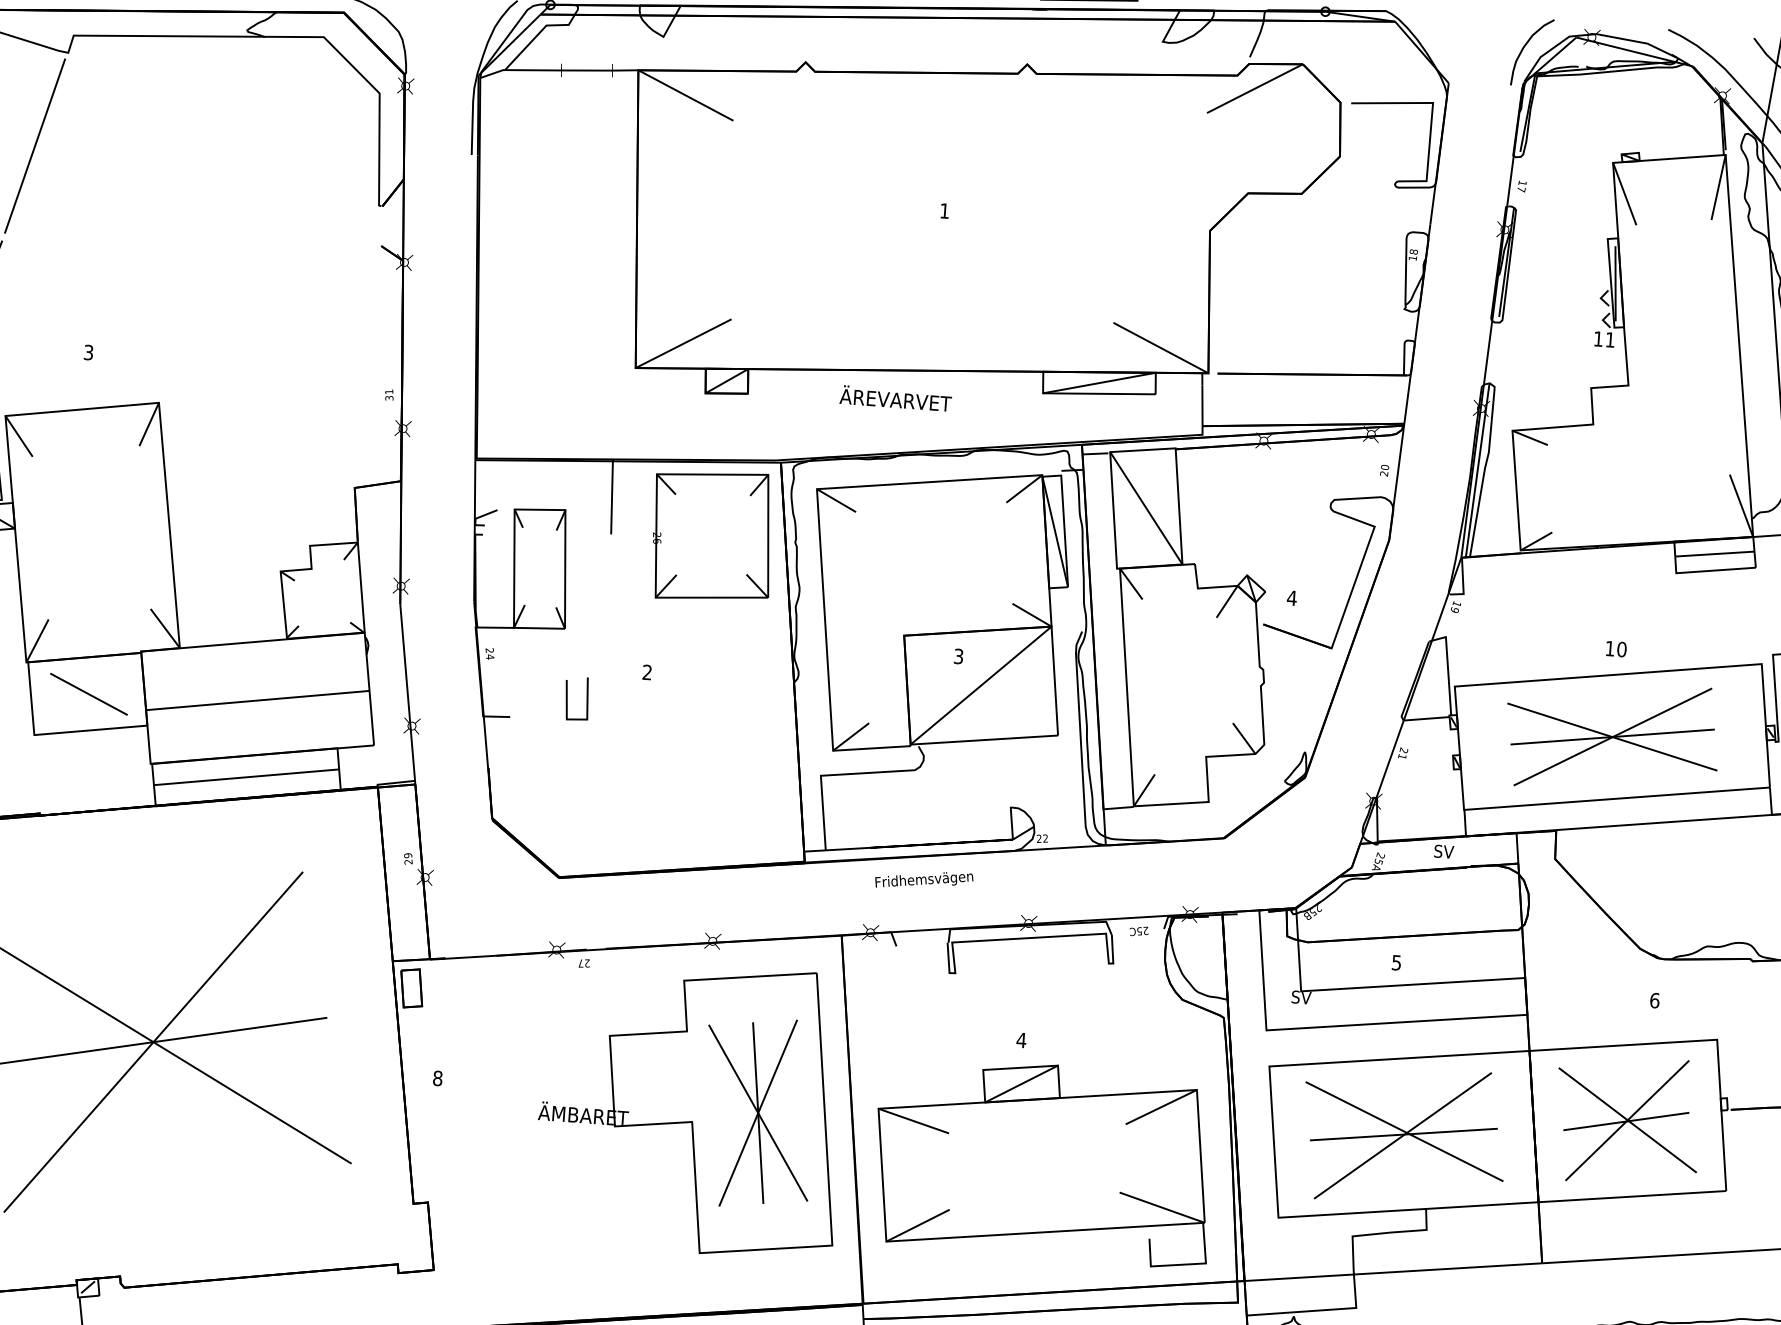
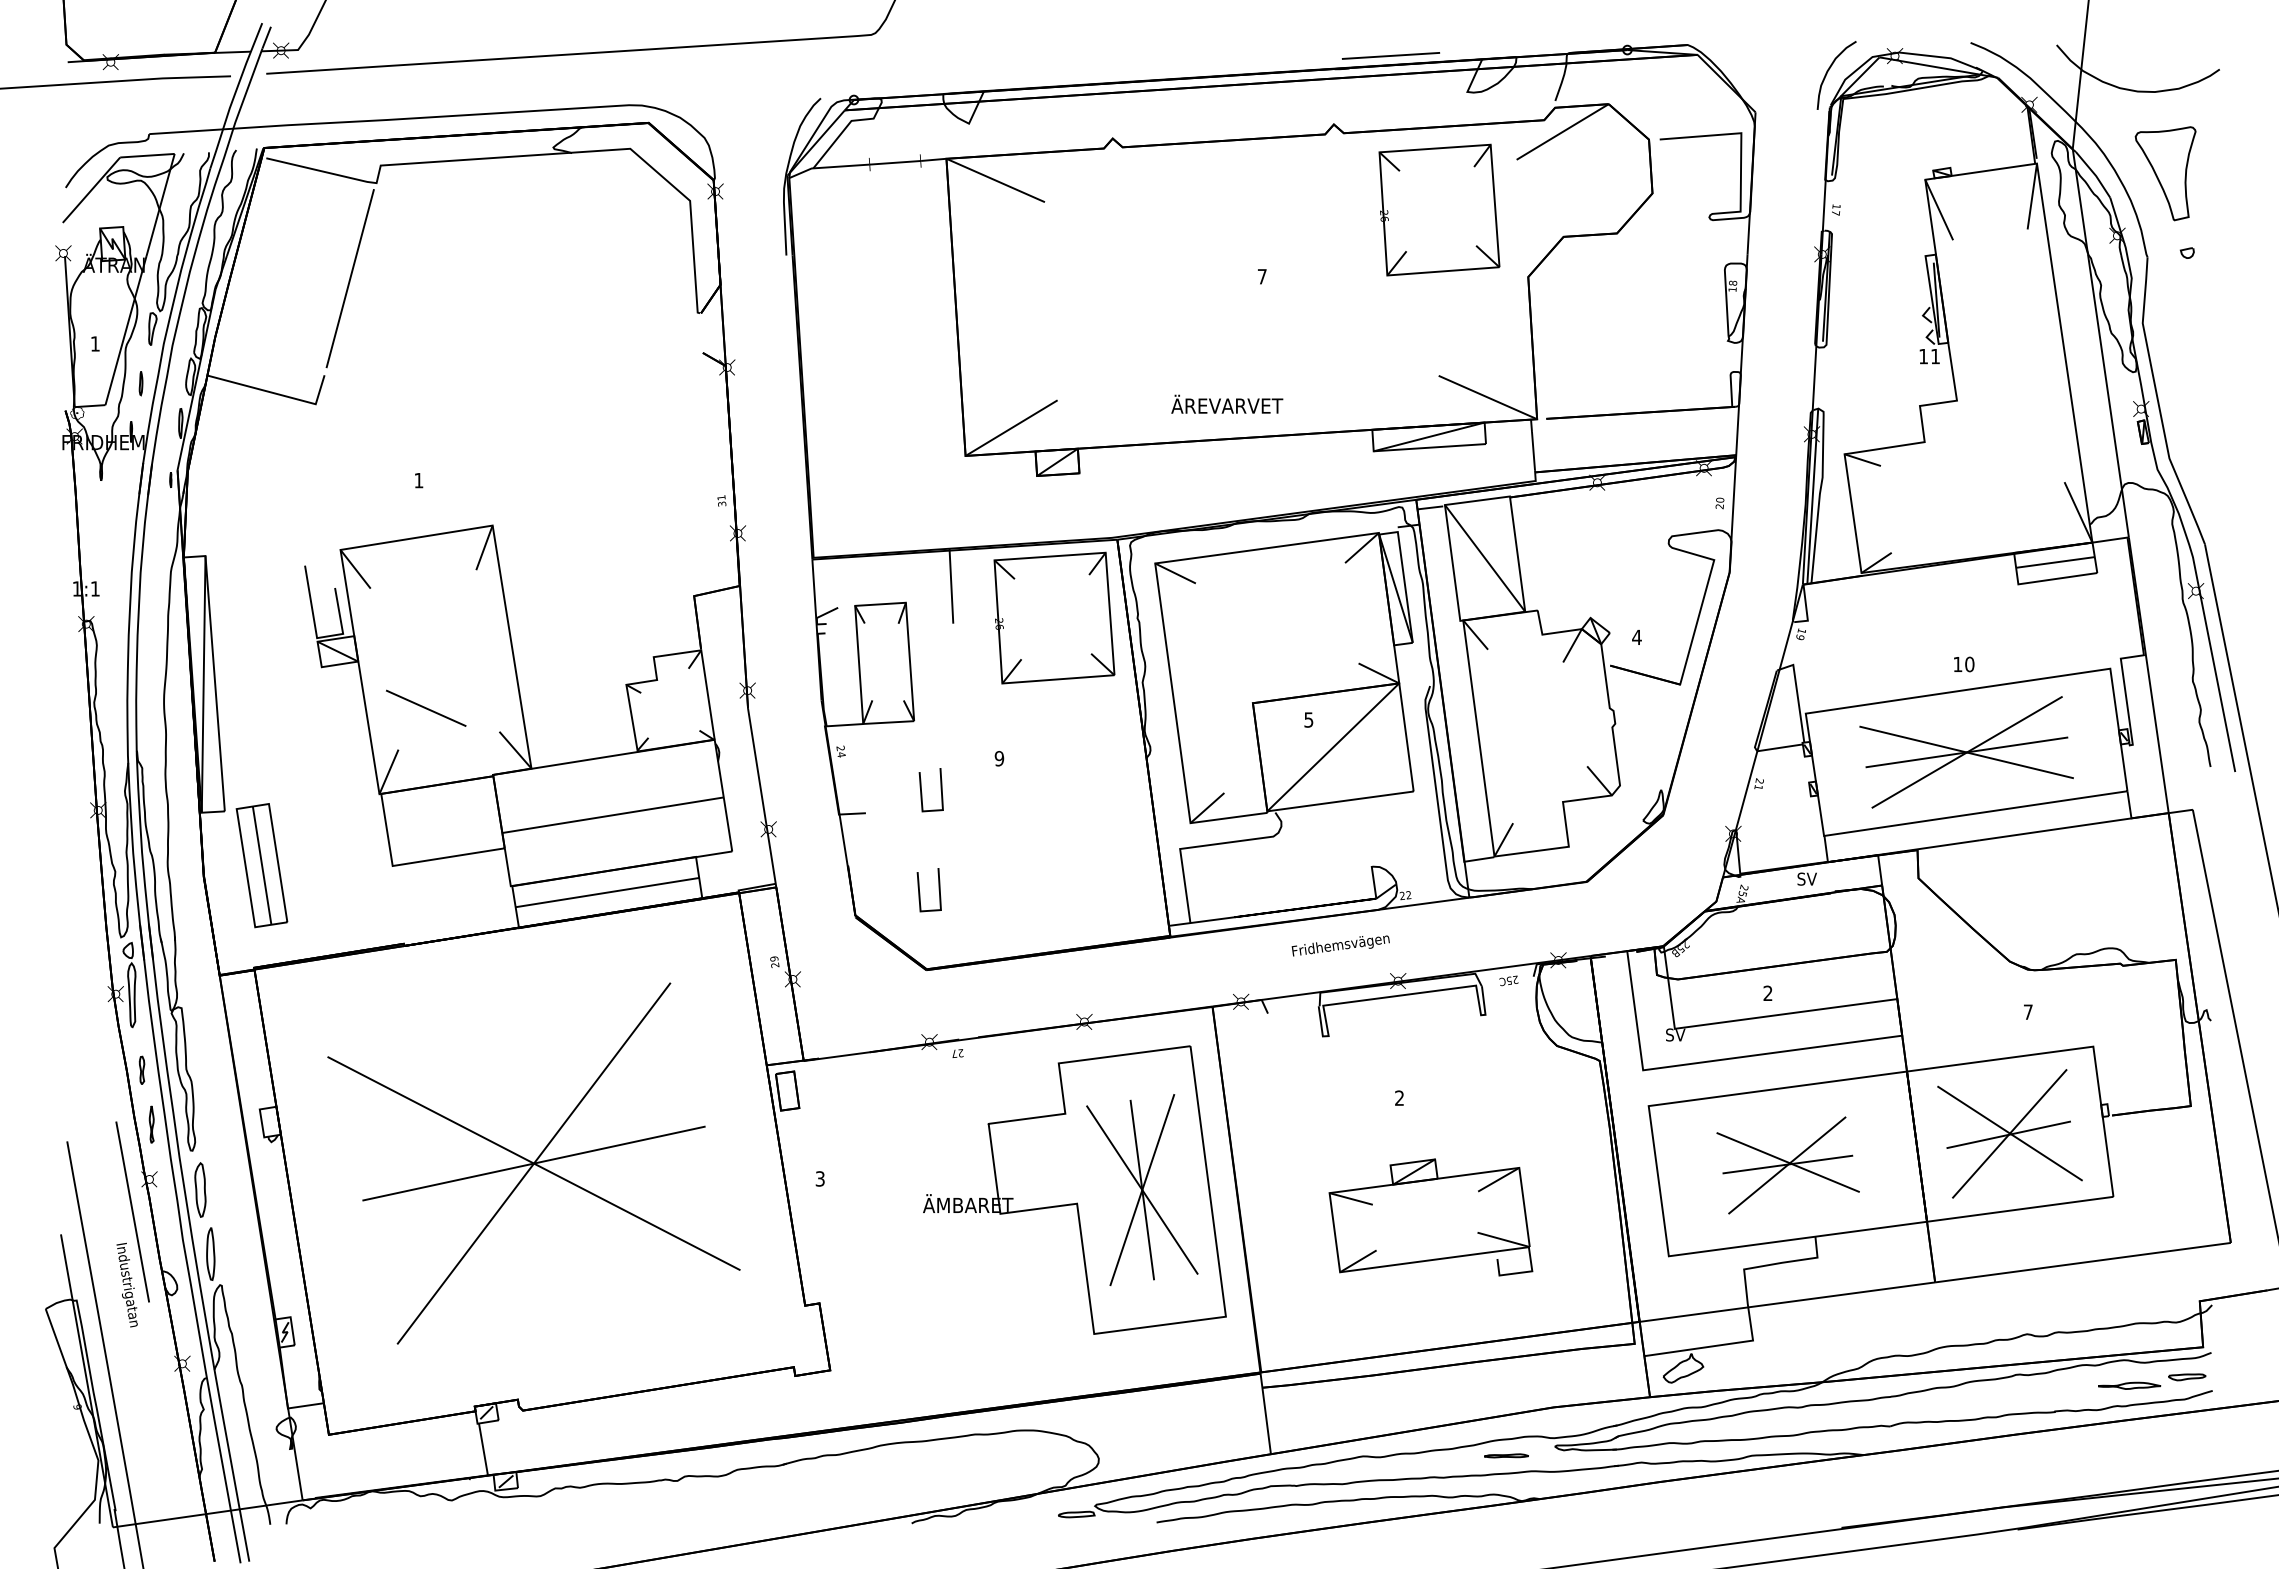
part: (1126, 156) -> (1439, 209), added
text: (944, 210) -> (1262, 276), 1 -> 7
text: (88, 352) -> (418, 480), 3 -> 1
text: (896, 397) -> (1227, 403), moved
text: (958, 656) -> (1308, 719), 3 -> 5
text: (647, 672) -> (999, 758), 2 -> 9
line: (89, 693) -> (426, 707), moved
line: (558, 800) -> (920, 892), added
text: (923, 880) -> (1340, 945), moved
text: (1396, 962) -> (1767, 993), 5 -> 2
text: (1655, 999) -> (2028, 1011), 6 -> 7
text: (1021, 1039) -> (1399, 1097), 4 -> 2
text: (437, 1077) -> (819, 1178), 8 -> 3
part: (1403, 1135) -> (1787, 1165), size x0.7
part: (1043, 1161) -> (1430, 1217), size x0.6

